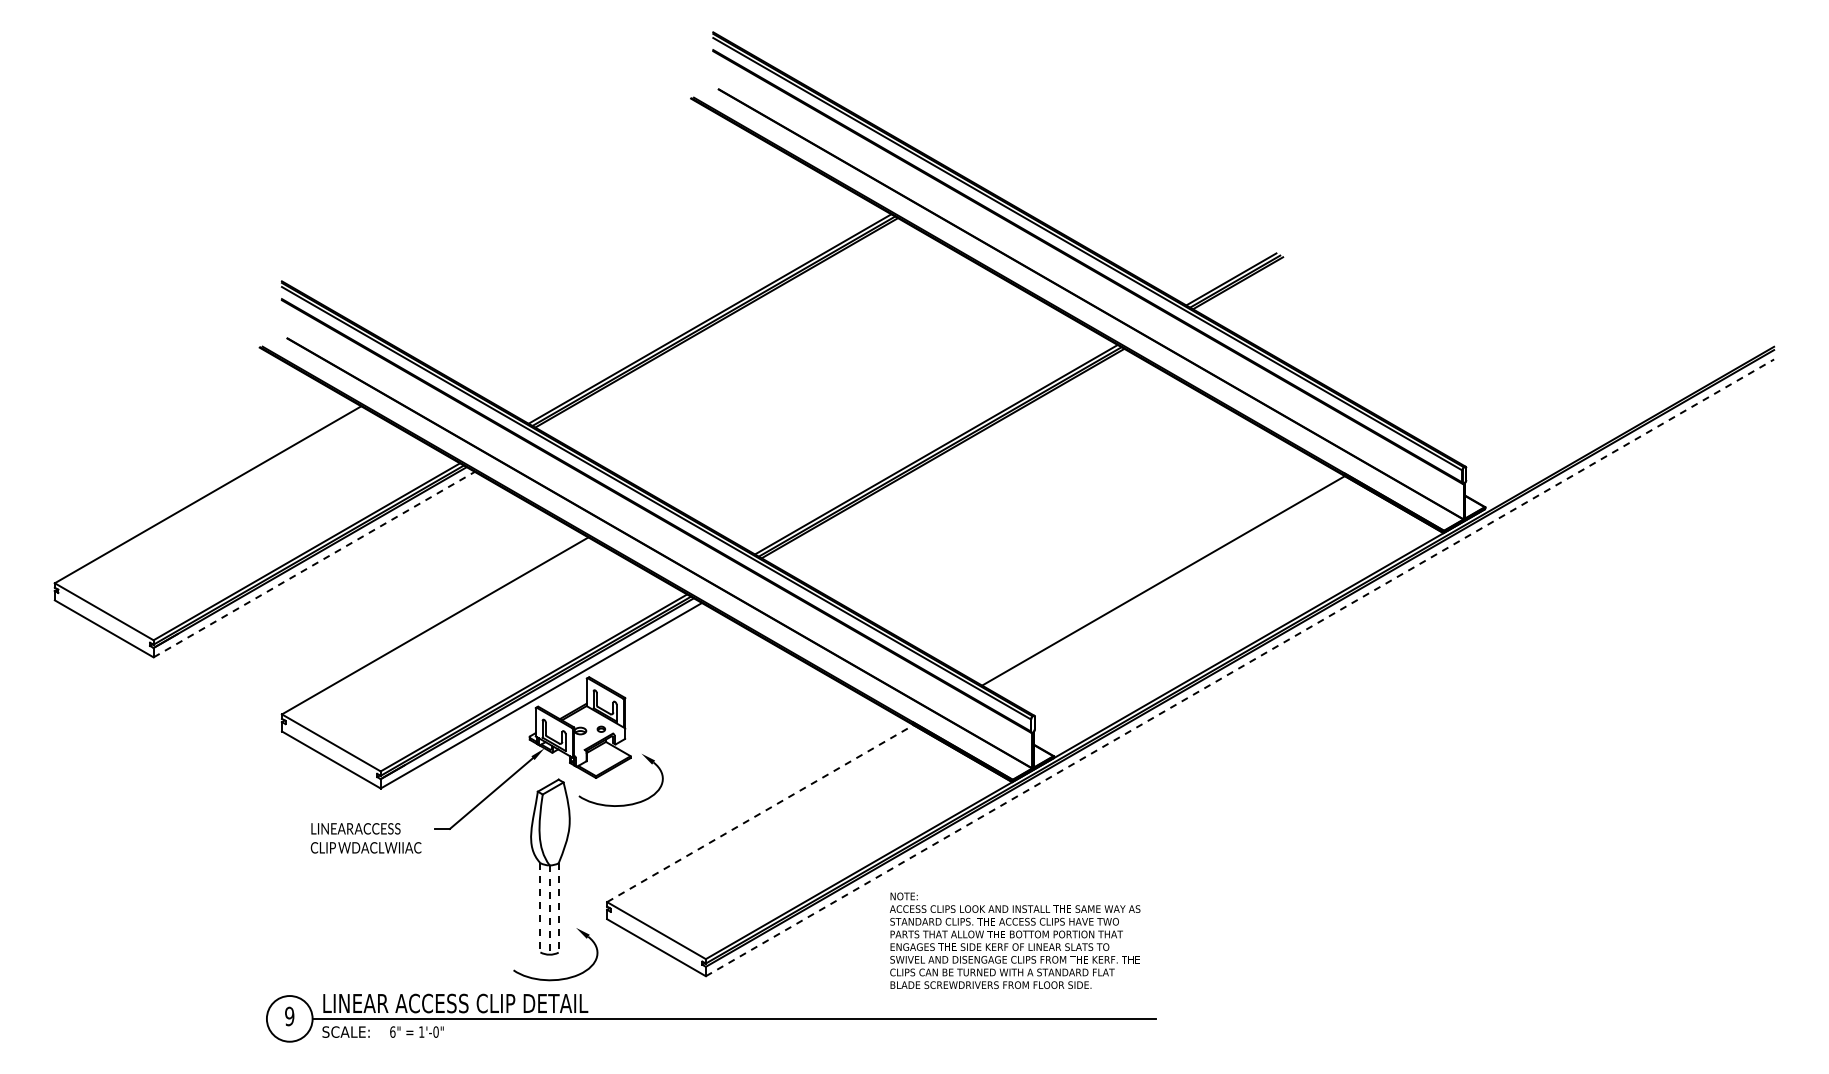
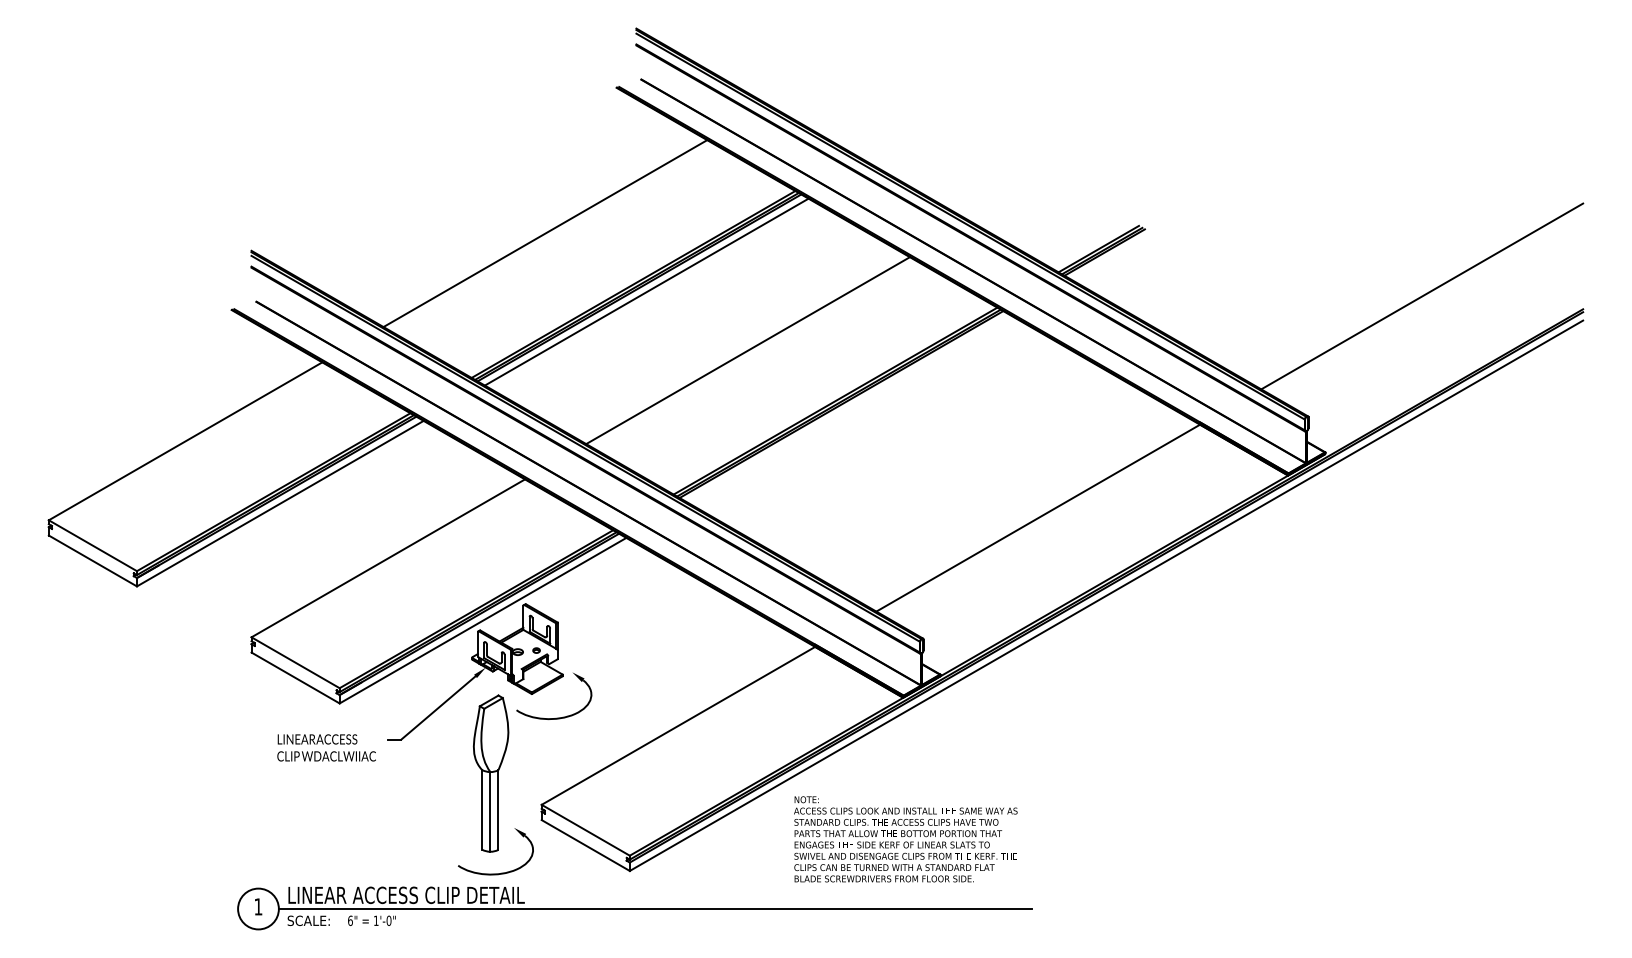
line: (610, 261) -> (544, 233), added
line: (724, 327) -> (646, 292), added
line: (1593, 332) -> (1421, 296), added
line: (838, 392) -> (748, 350), added
line: (314, 564) -> (280, 503), dashed -> solid
line: (1240, 667) -> (1106, 595), dashed -> solid
line: (760, 813) -> (678, 725), dashed -> solid
line: (540, 907) -> (482, 809), dashed -> solid
line: (558, 907) -> (498, 809), dashed -> solid
line: (549, 910) -> (490, 812), dashed -> solid
text: (289, 1016) -> (258, 906), 9 -> 1

